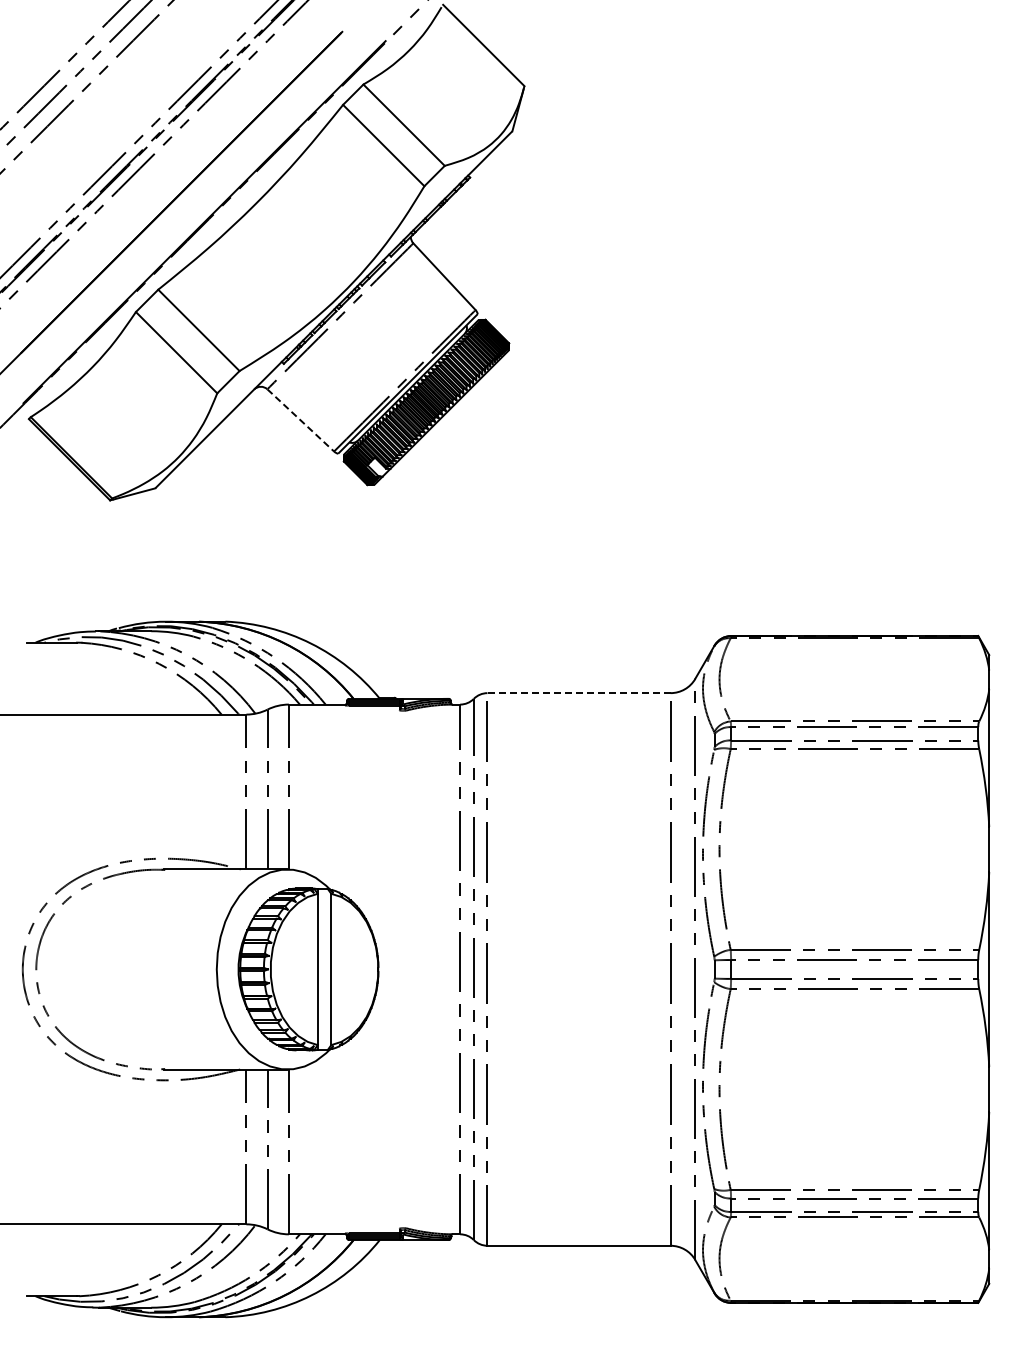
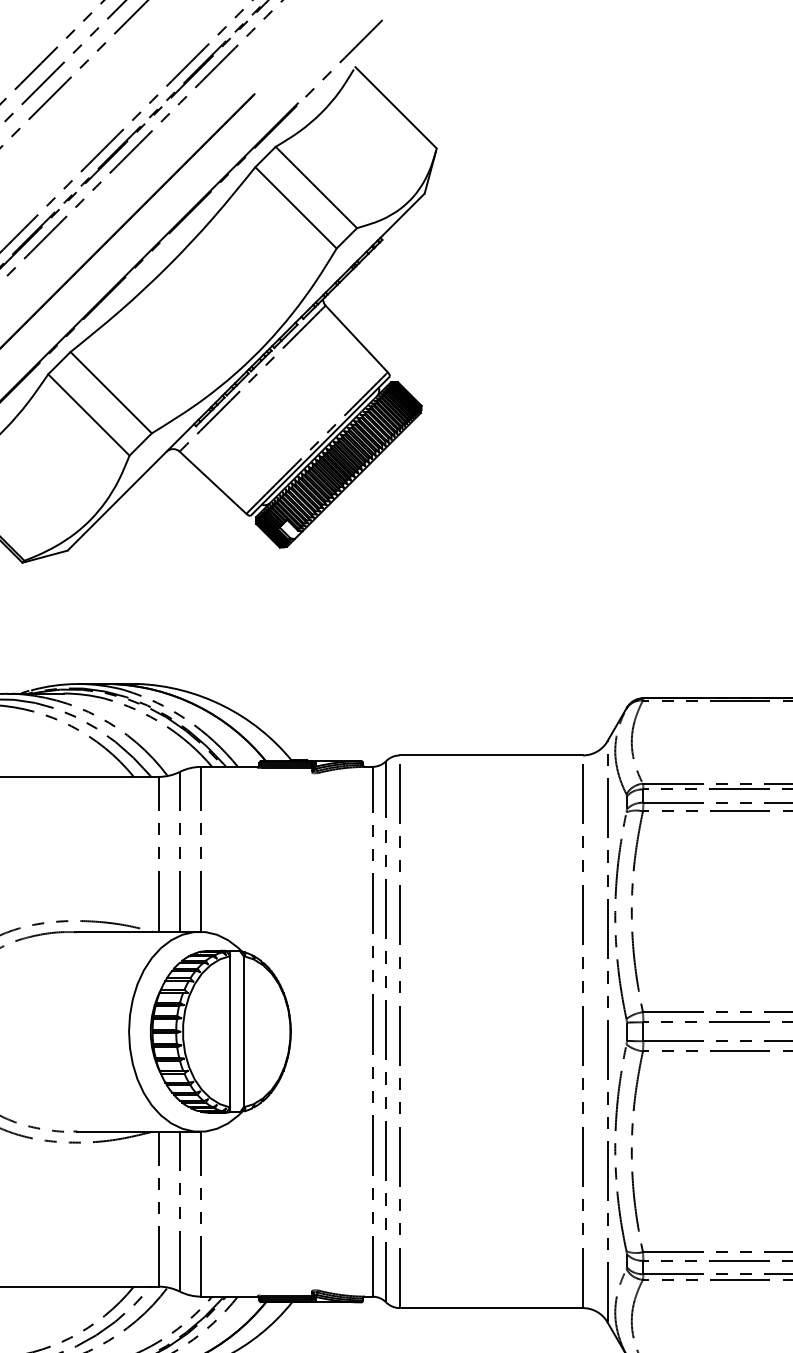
line: (300, 420) -> (212, 482), dashed -> solid
line: (579, 693) -> (491, 755), dashed -> solid

